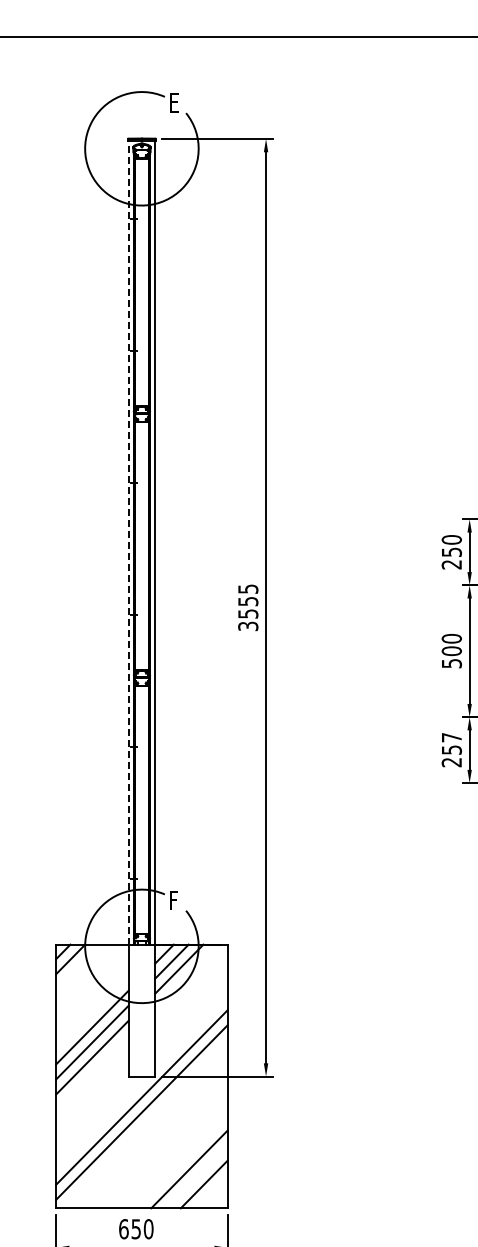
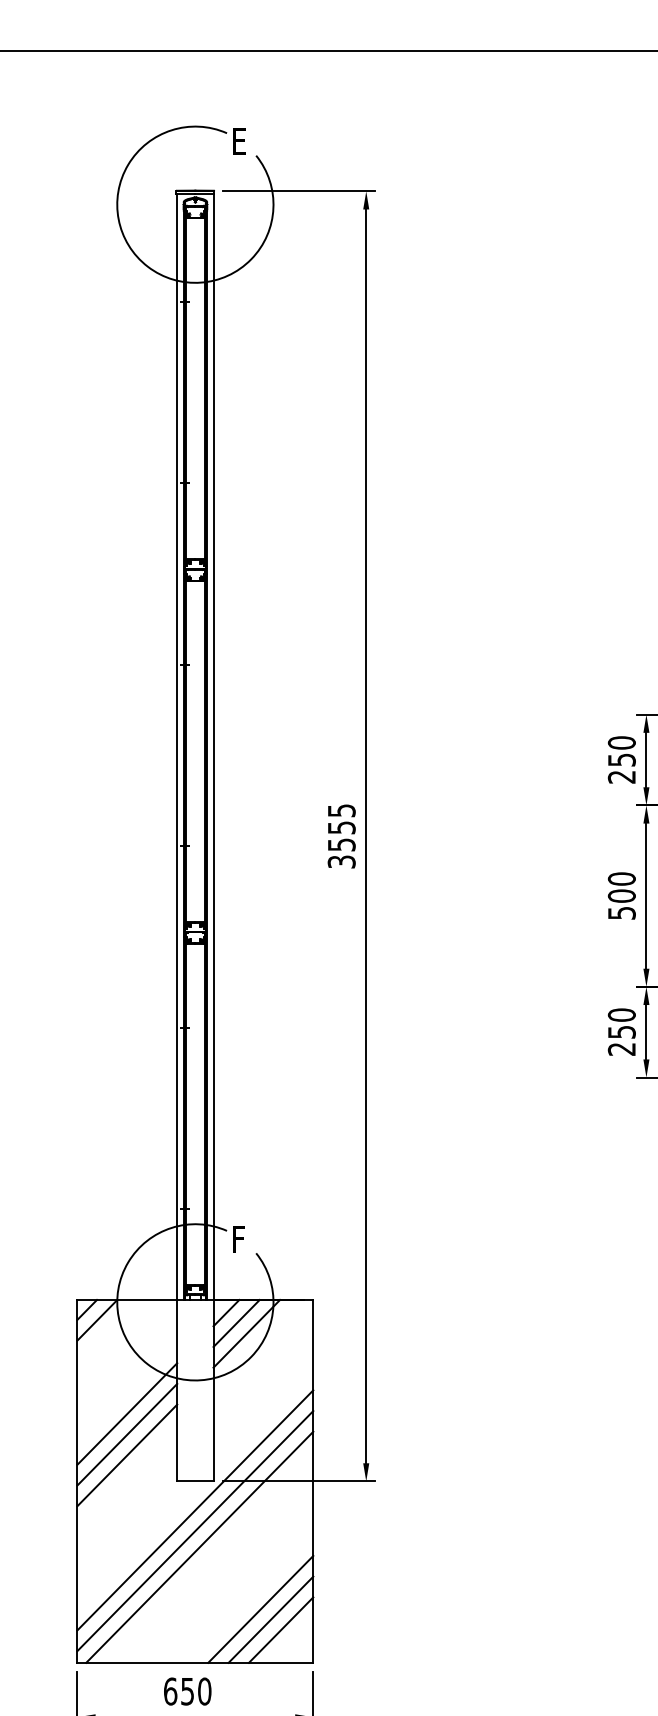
line: (128, 542) -> (176, 746), dashed -> solid
text: (451, 737) -> (621, 1014), 257 -> 250
line: (144, 1124) -> (198, 1547), added
line: (196, 1176) -> (270, 1619), added

